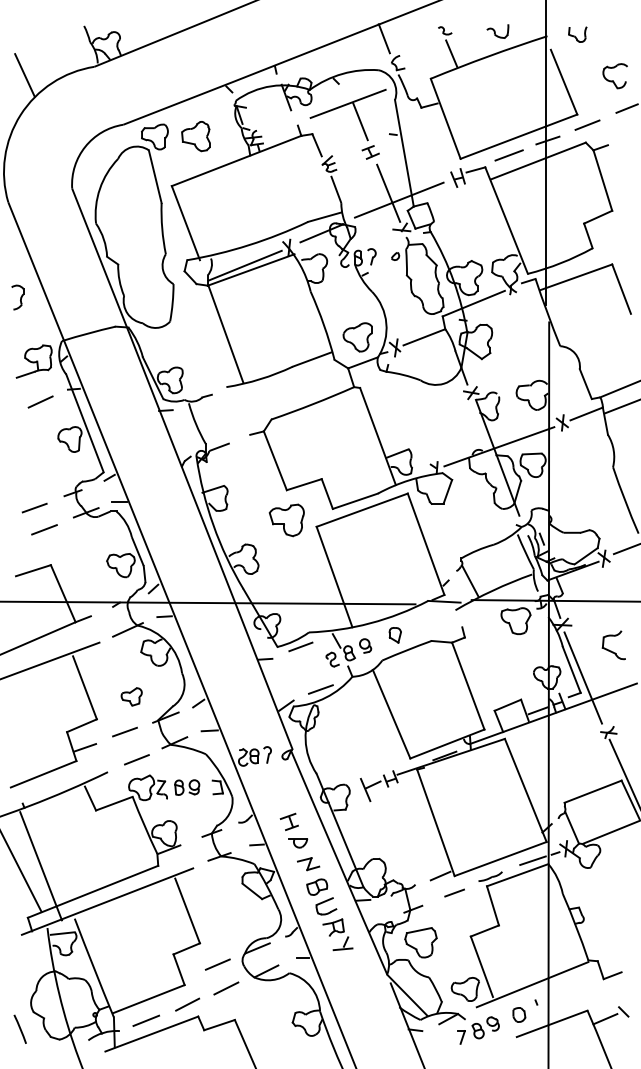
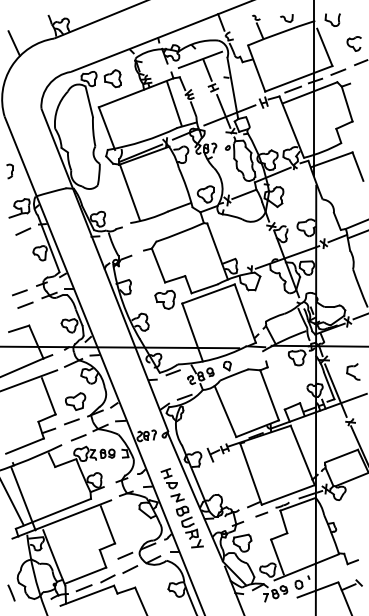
part: (577, 33) -> (332, 19), size x1.43
line: (303, 179) -> (174, 103), added
part: (131, 696) -> (75, 401), size x1.67

